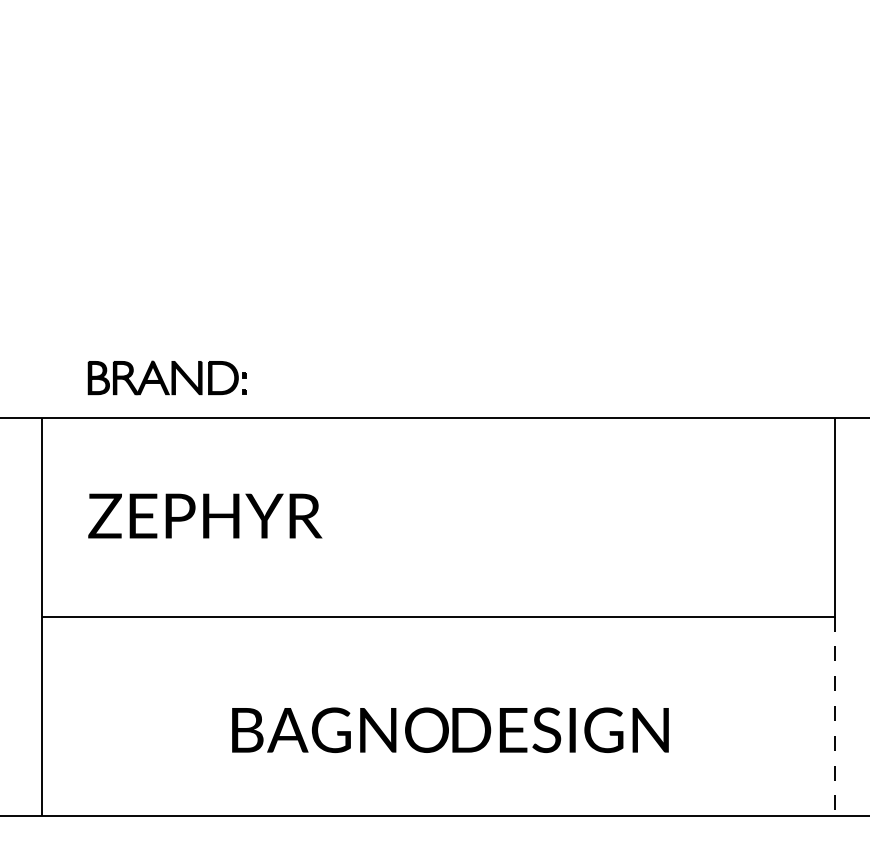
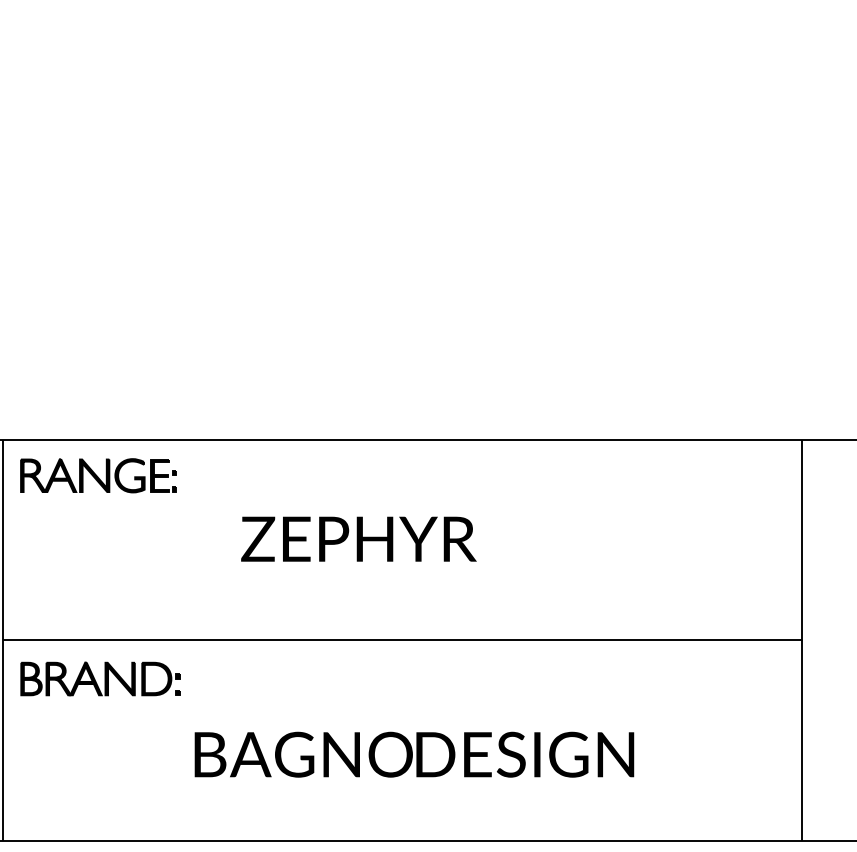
part: (166, 377) -> (99, 678), moved
part: (136, 452) -> (98, 475), added
text: (205, 515) -> (359, 538), moved
line: (835, 716) -> (801, 740), dashed -> solid

